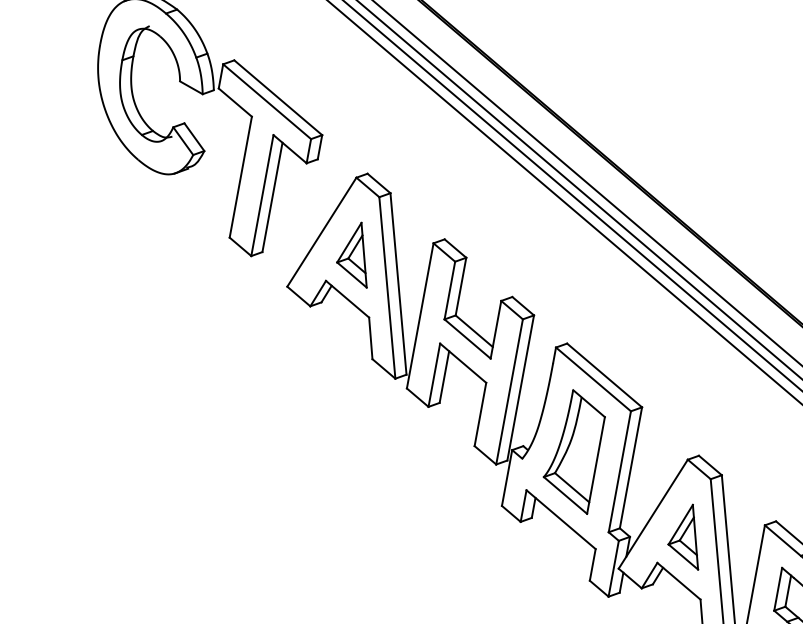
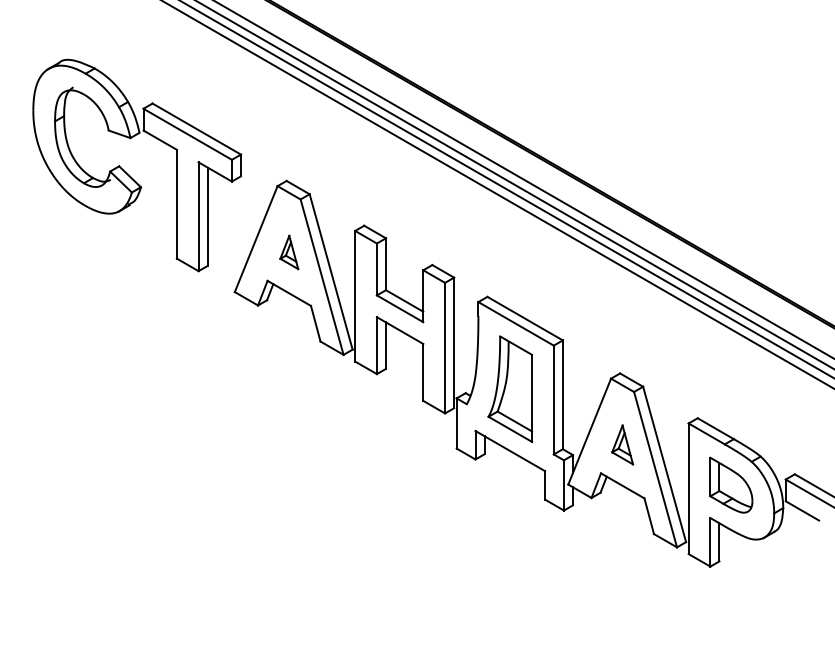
part: (356, 253) -> (289, 252), size x0.6
part: (687, 535) -> (622, 444), size x0.7

